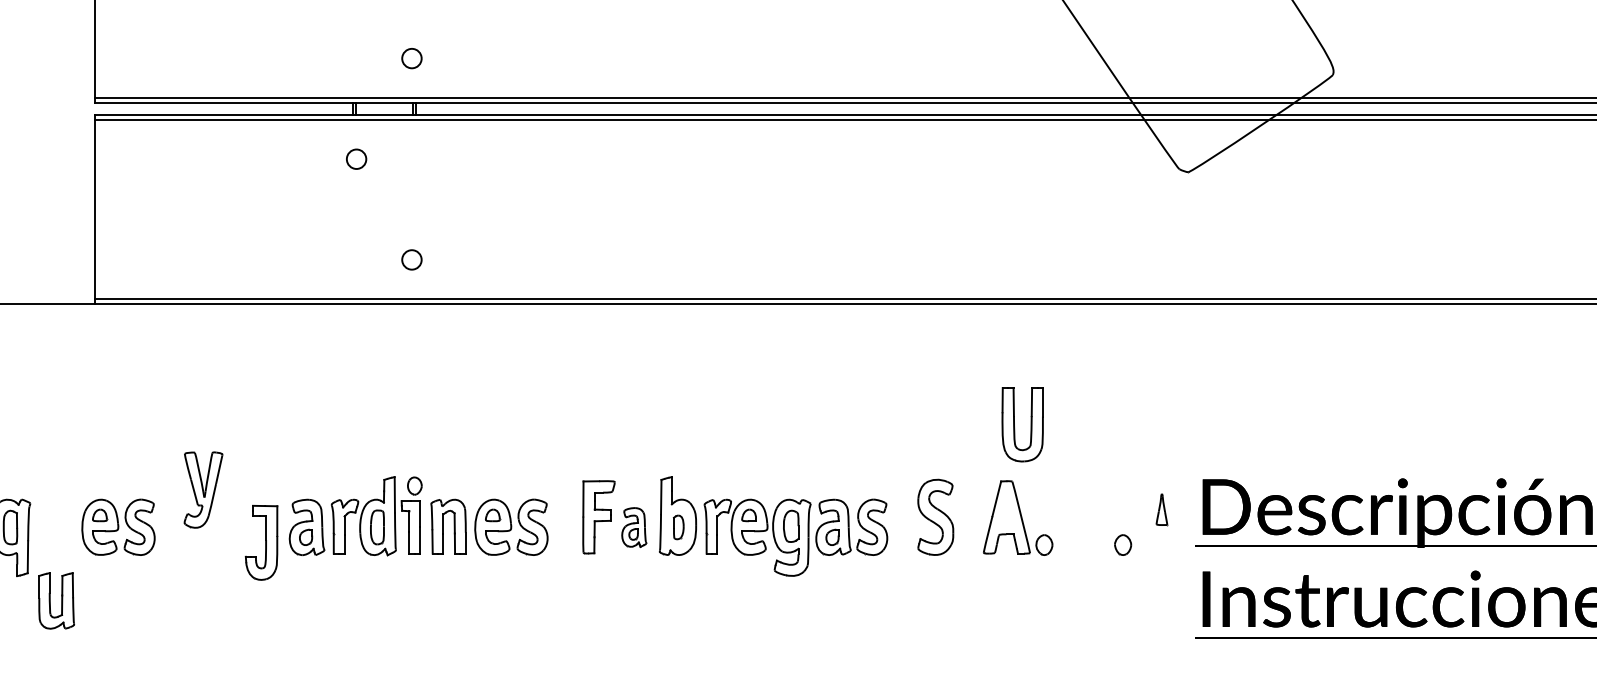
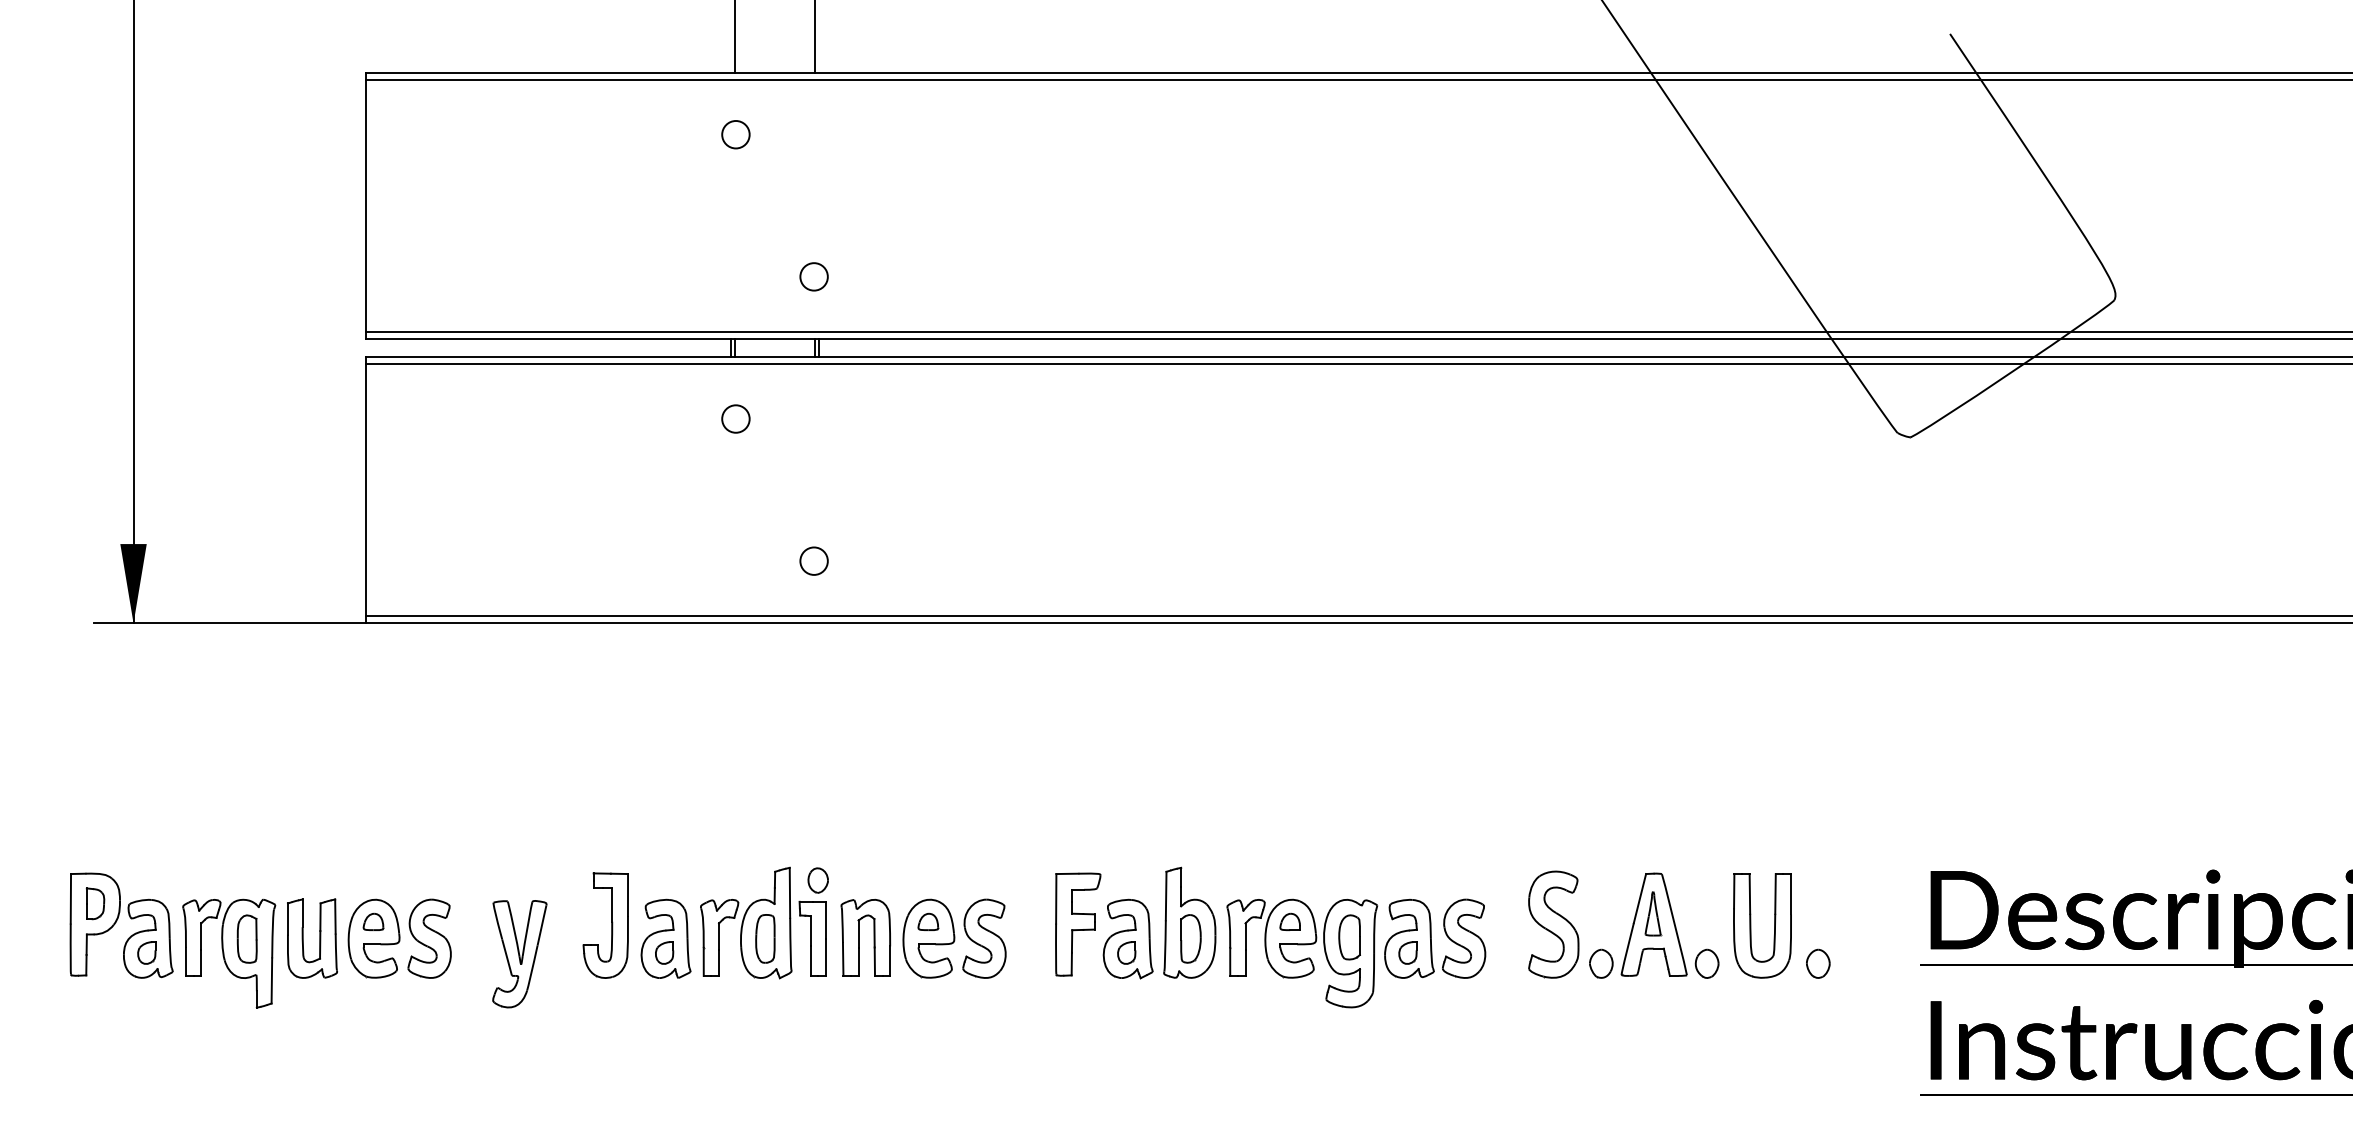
part: (1014, 424) -> (1751, 925), moved
part: (203, 490) -> (519, 954), moved
part: (1162, 509) -> (1653, 913), moved
part: (633, 527) -> (1127, 938), size x1.43
part: (678, 527) -> (1190, 938), size x1.43
part: (261, 542) -> (605, 925), moved
part: (969, 544) -> (1601, 963), added
part: (61, 600) -> (319, 938), moved

